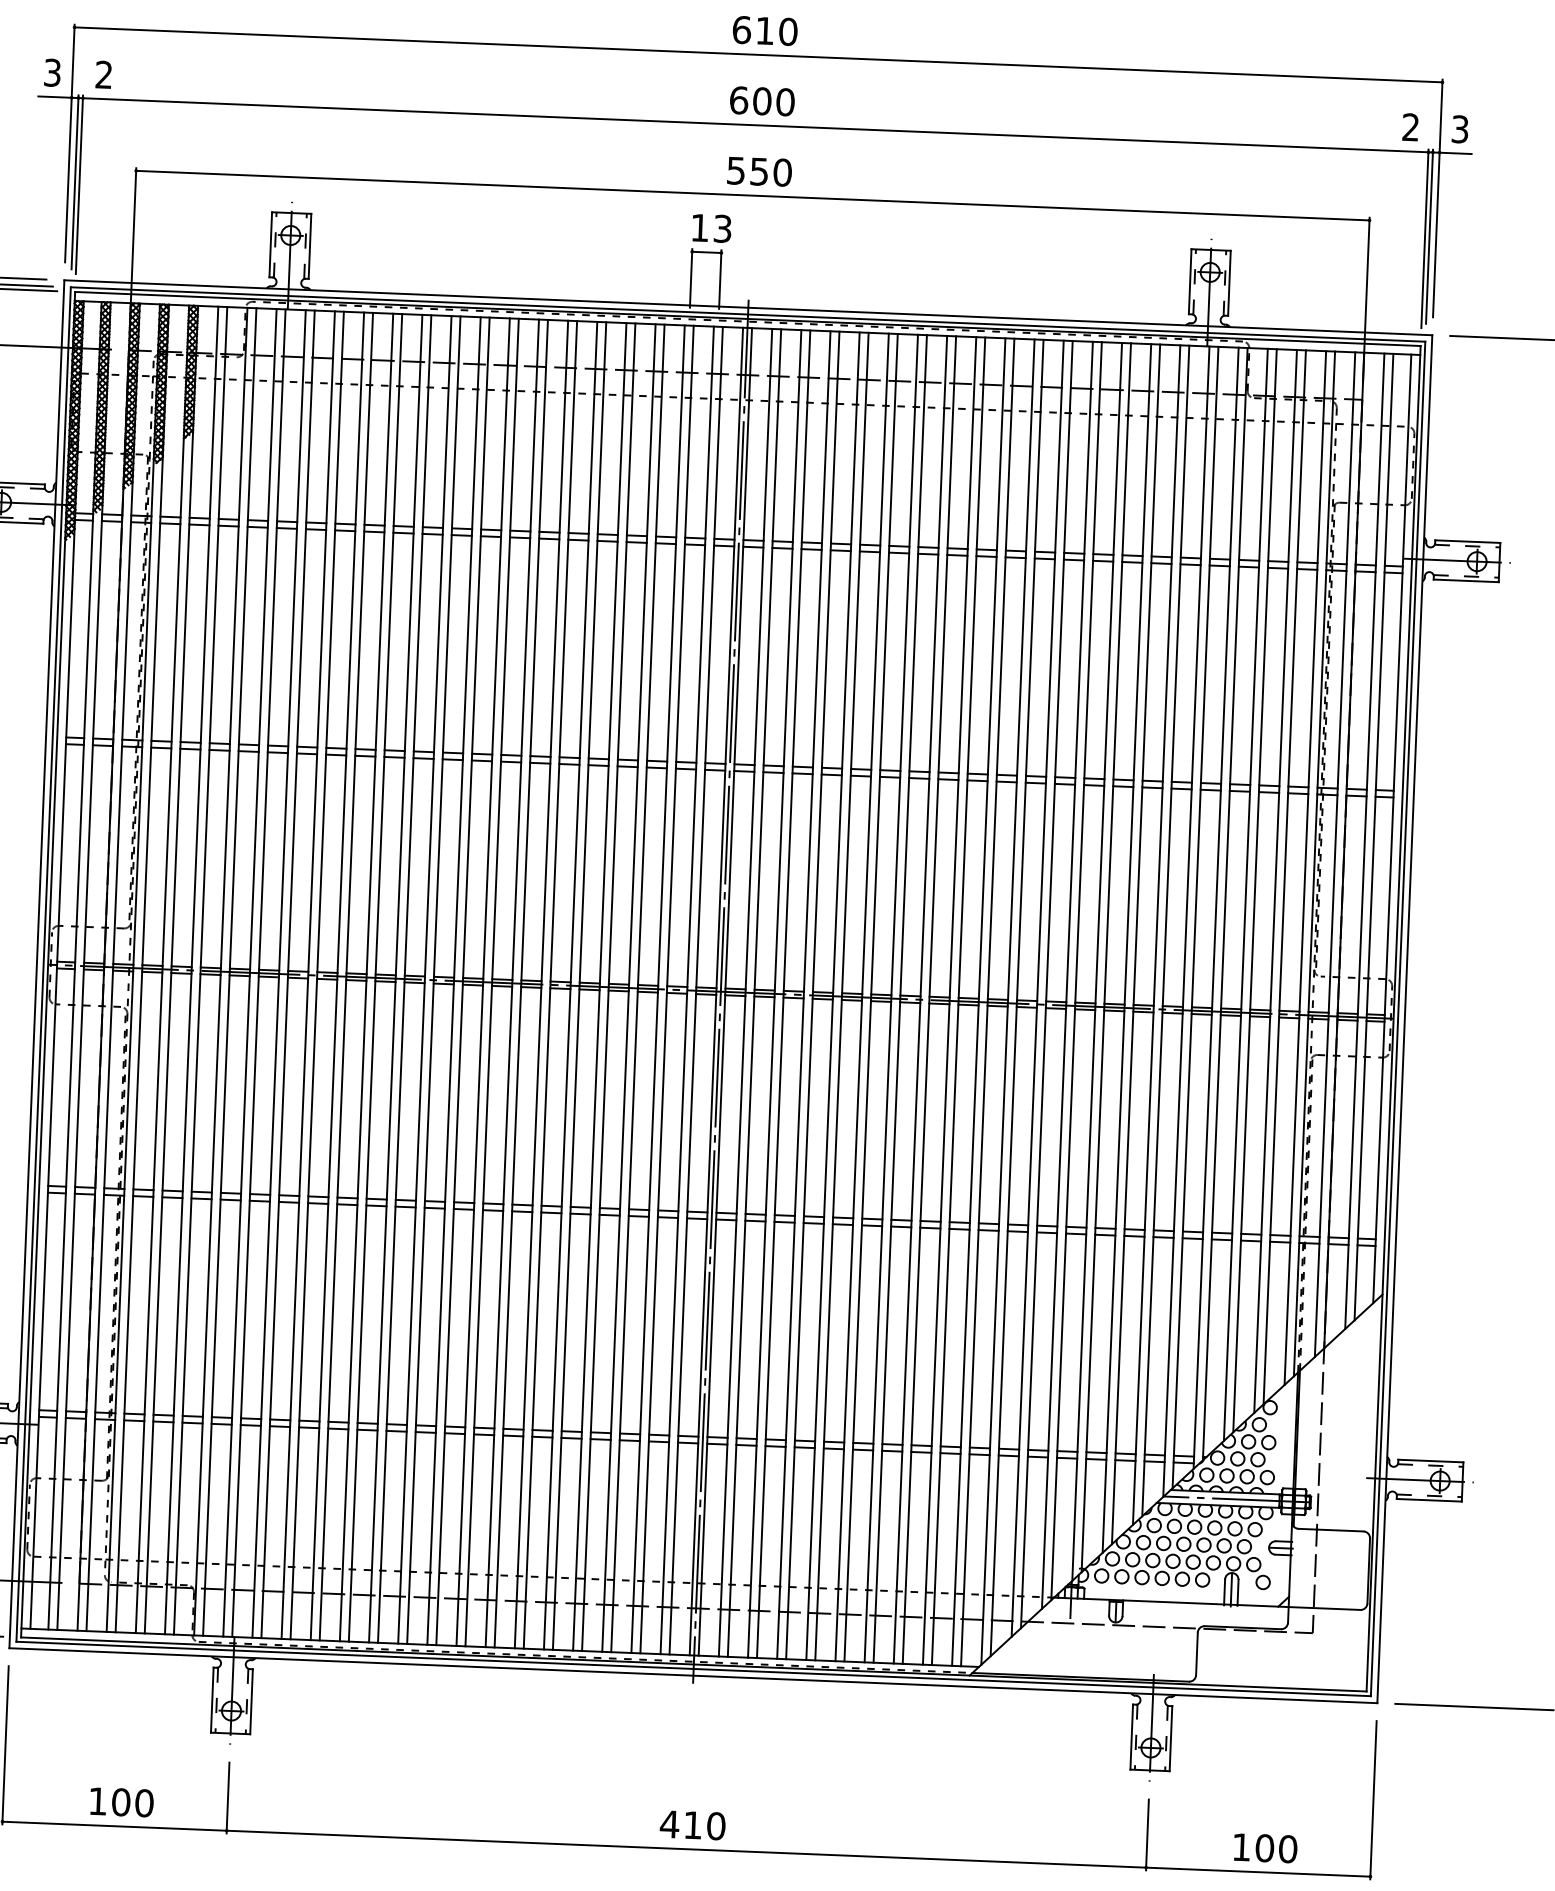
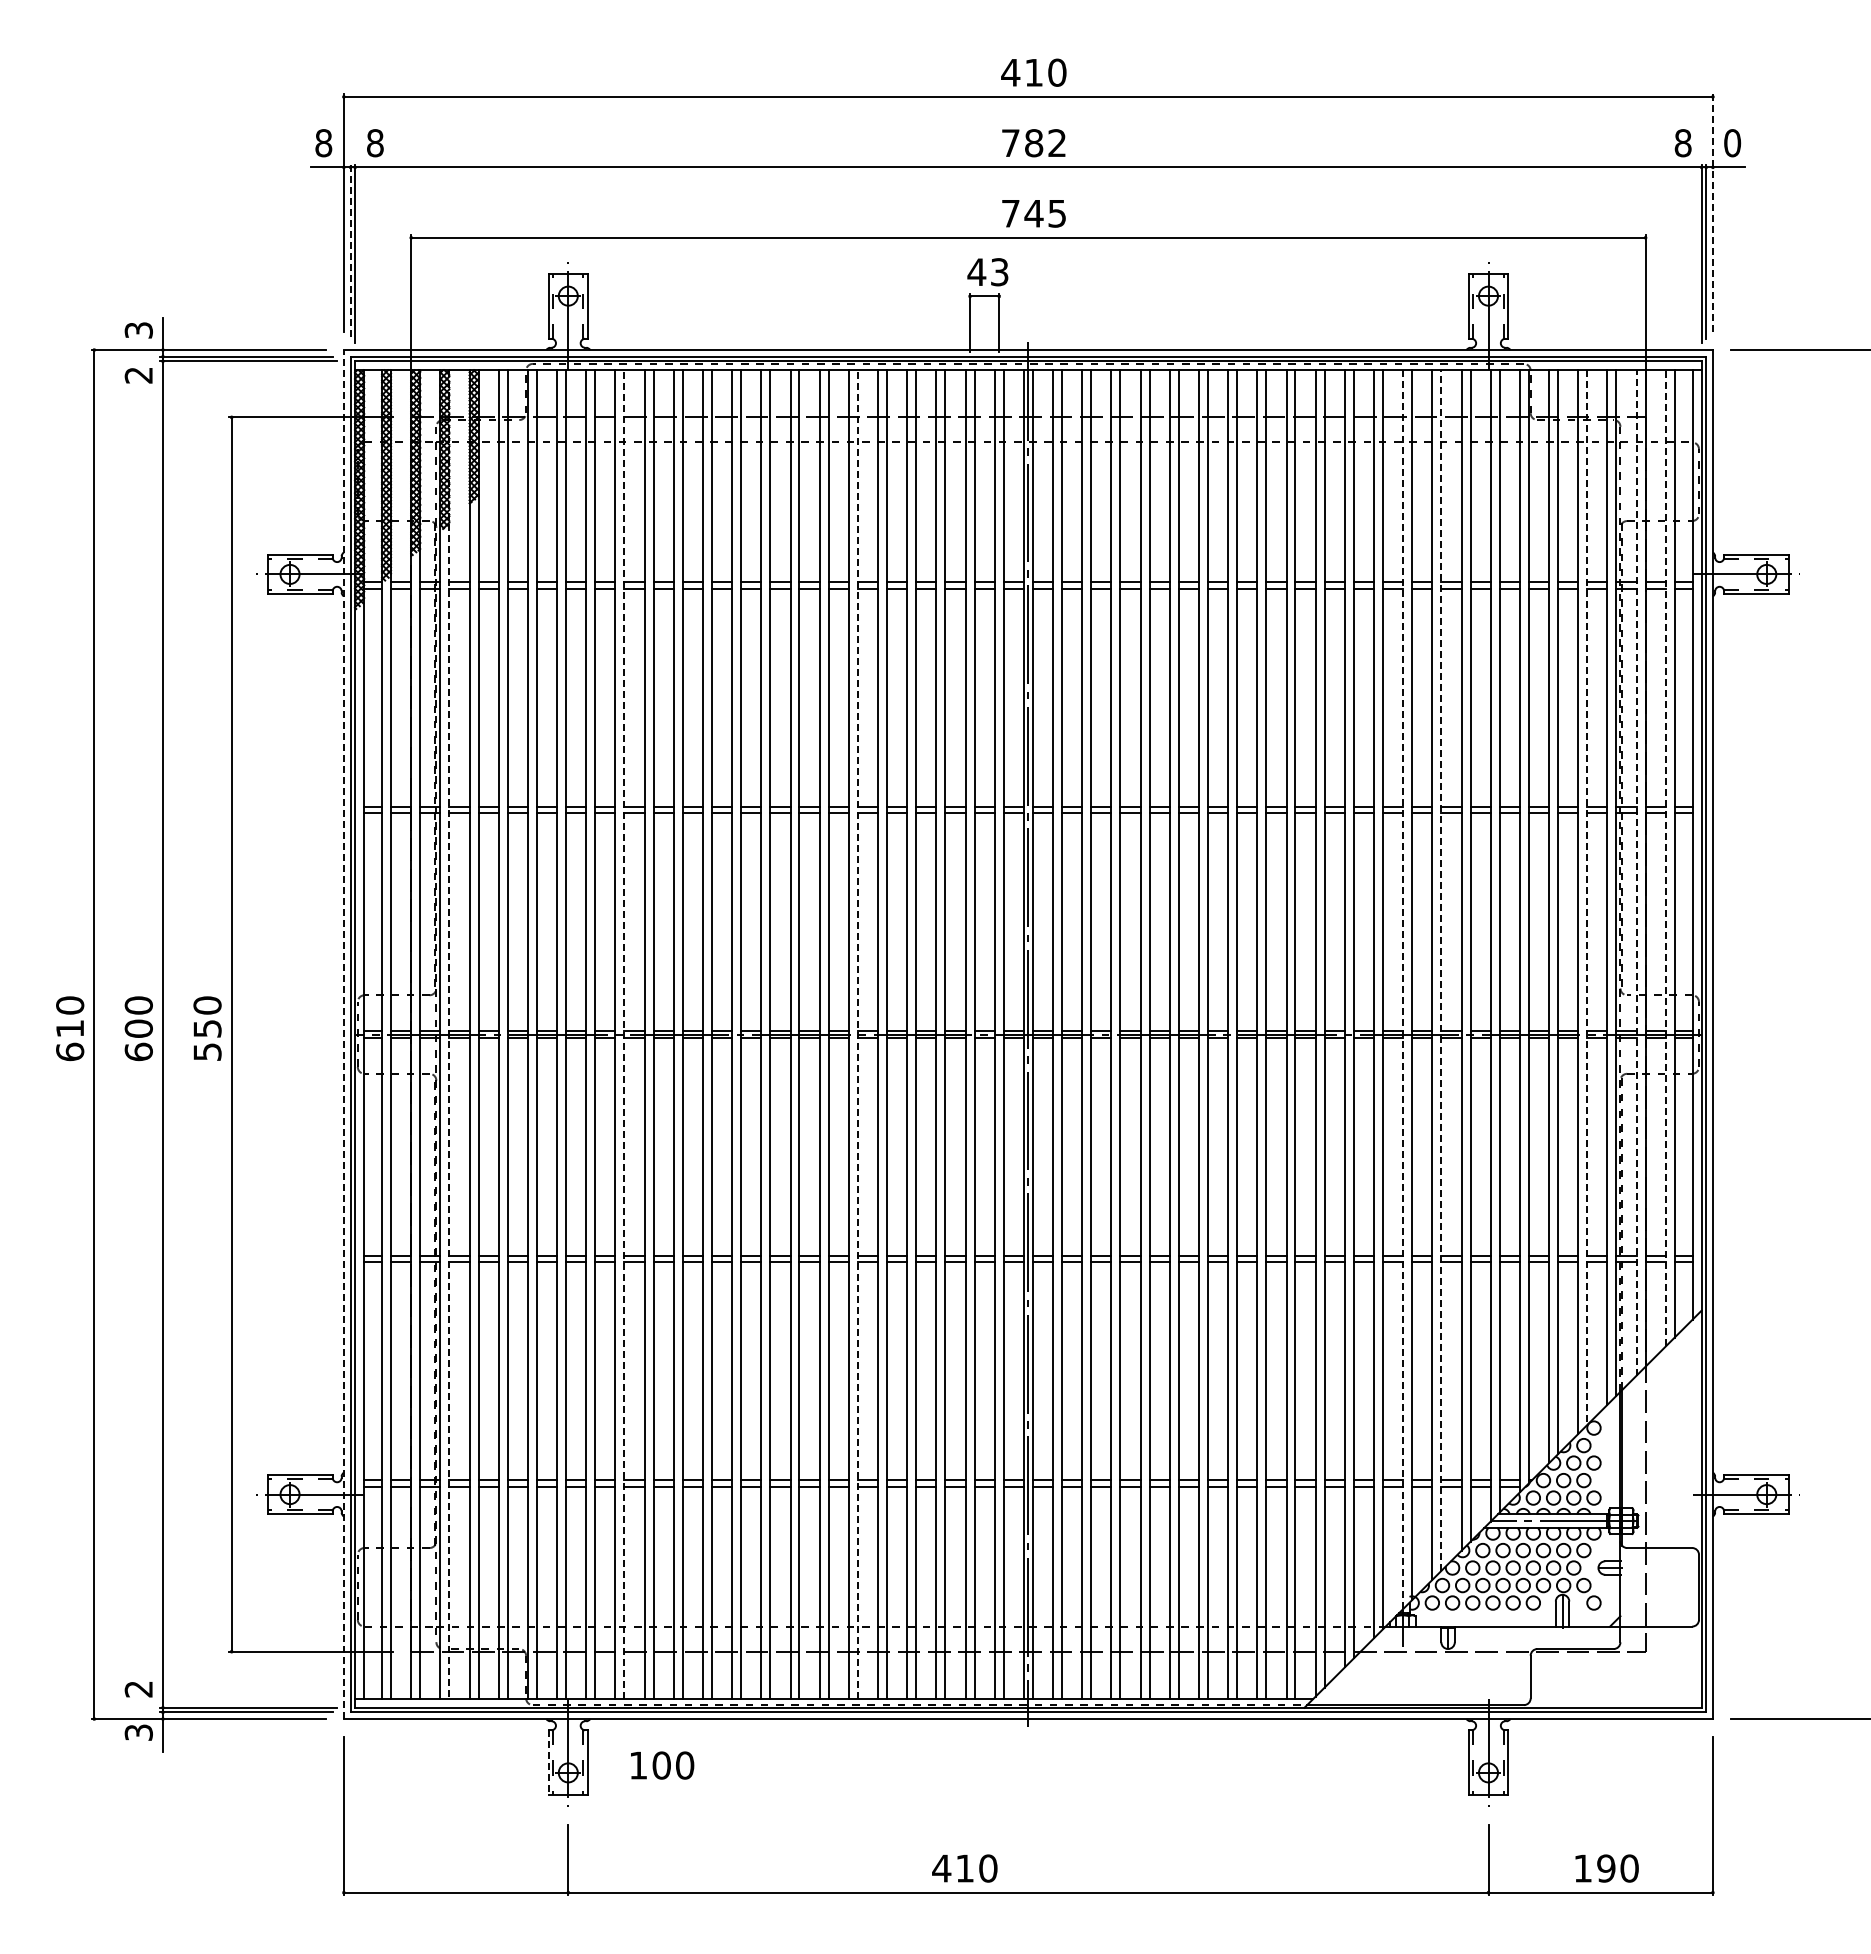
text: (741, 29) -> (1010, 72), 610 -> 410
text: (52, 73) -> (323, 143), 3 -> 8
text: (104, 75) -> (375, 143), 2 -> 8
text: (761, 101) -> (1033, 143), 600 -> 782
text: (1410, 127) -> (1682, 143), 2 -> 8
text: (1460, 129) -> (1732, 143), 3 -> 0
text: (759, 171) -> (1034, 213), 550 -> 745
line: (74, 183) -> (350, 252), solid -> dashed
line: (1437, 198) -> (1712, 213), solid -> dashed
text: (699, 227) -> (976, 271), 13 -> 43
line: (1364, 840) -> (1665, 857), solid -> dashed
line: (1334, 854) -> (1636, 872), solid -> dashed
line: (1284, 878) -> (1587, 898), solid -> dashed
line: (1136, 944) -> (1441, 970), solid -> dashed
line: (1097, 961) -> (1403, 989), solid -> dashed
line: (36, 964) -> (343, 1034), solid -> dashed
line: (142, 969) -> (449, 1035), solid -> dashed
line: (317, 975) -> (624, 1034), solid -> dashed
line: (550, 984) -> (857, 1034), solid -> dashed
line: (212, 1699) -> (548, 1762), solid -> dashed
text: (121, 1802) -> (662, 1765), moved
text: (692, 1825) -> (964, 1868), moved
text: (1265, 1848) -> (1606, 1868), 100 -> 190

